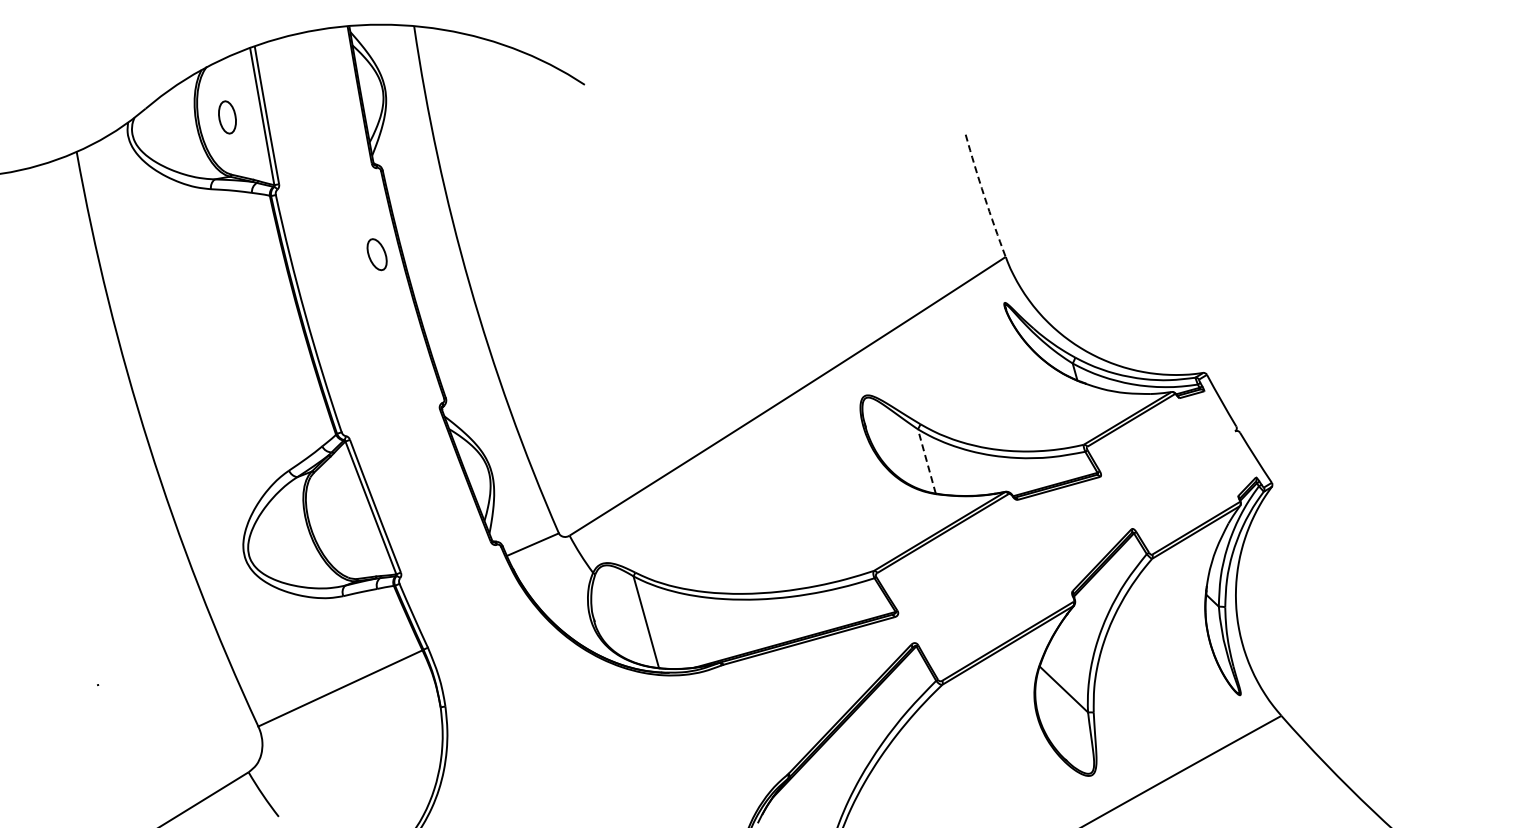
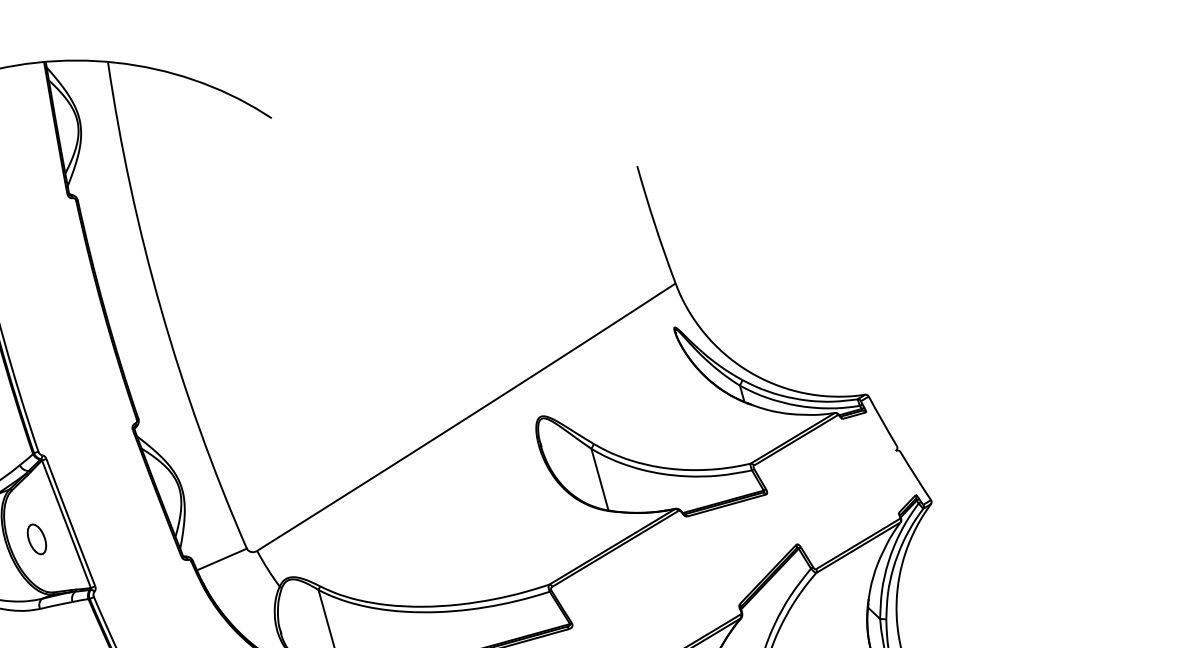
arc: (984, 196) -> (655, 225), dashed -> solid
part: (376, 254) -> (36, 539), moved
line: (926, 460) -> (599, 478), dashed -> solid

